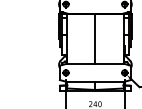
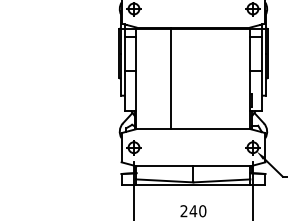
line: (95, 38) -> (171, 78), moved

